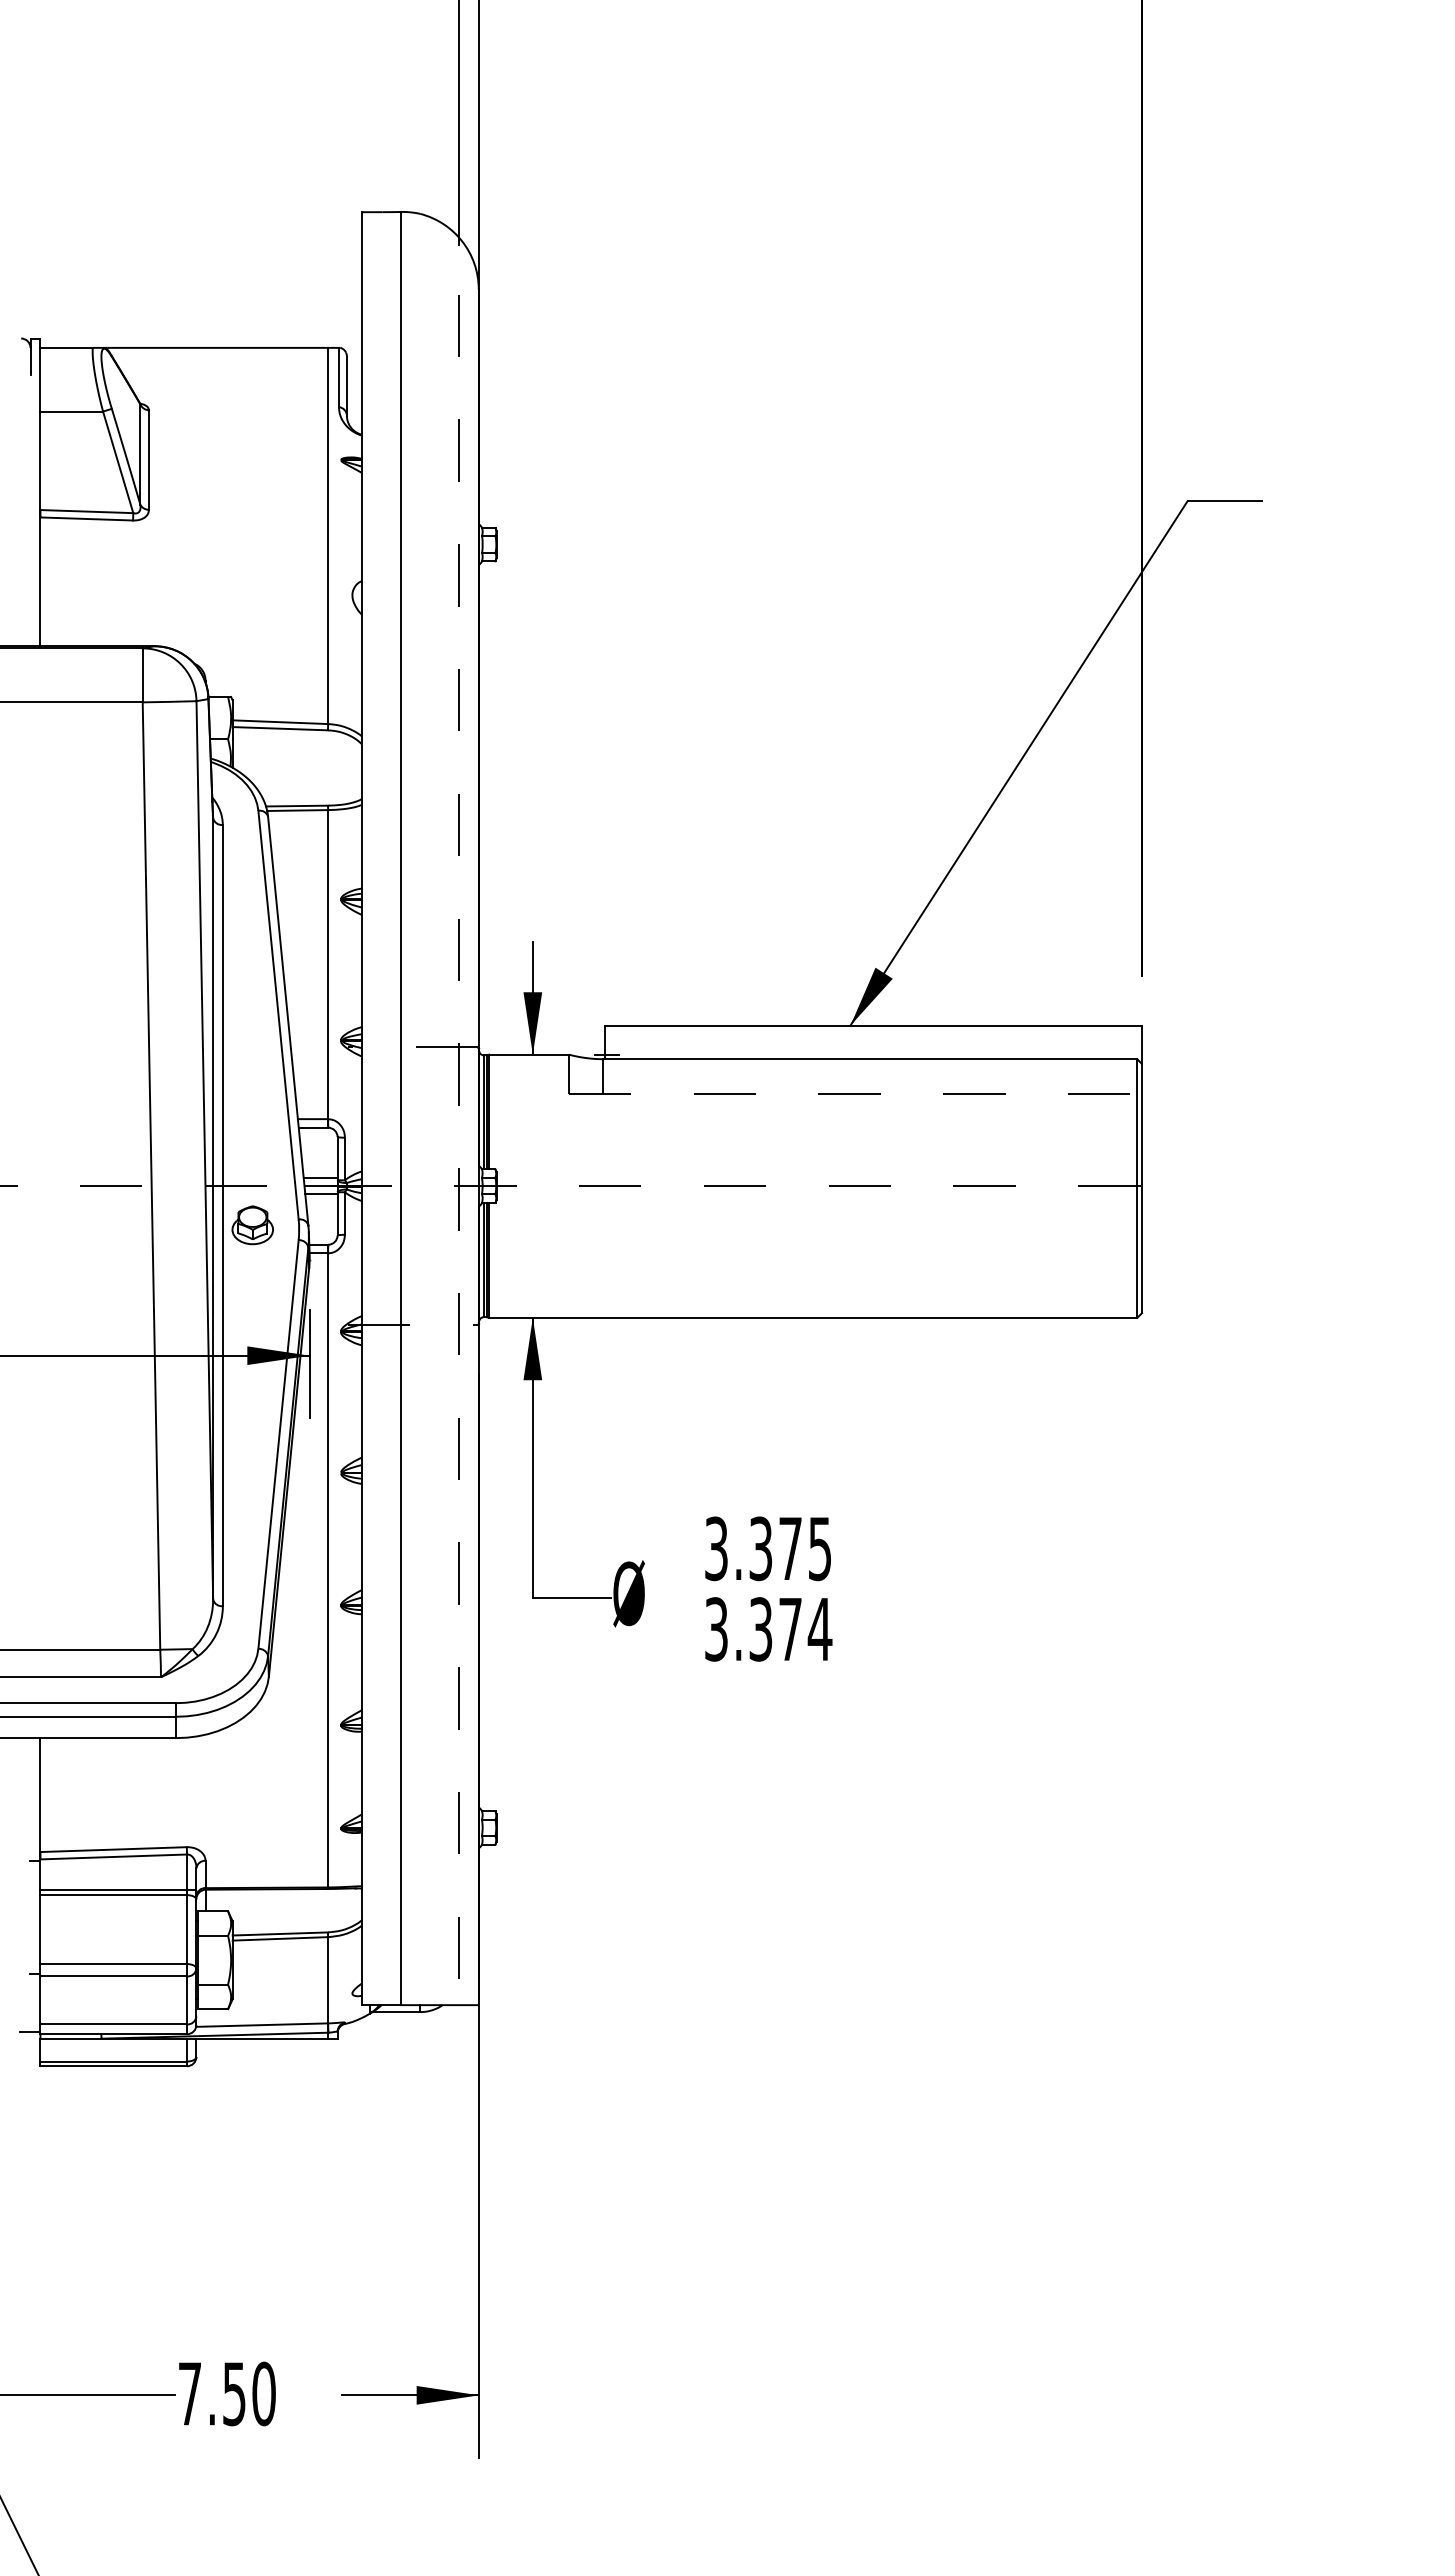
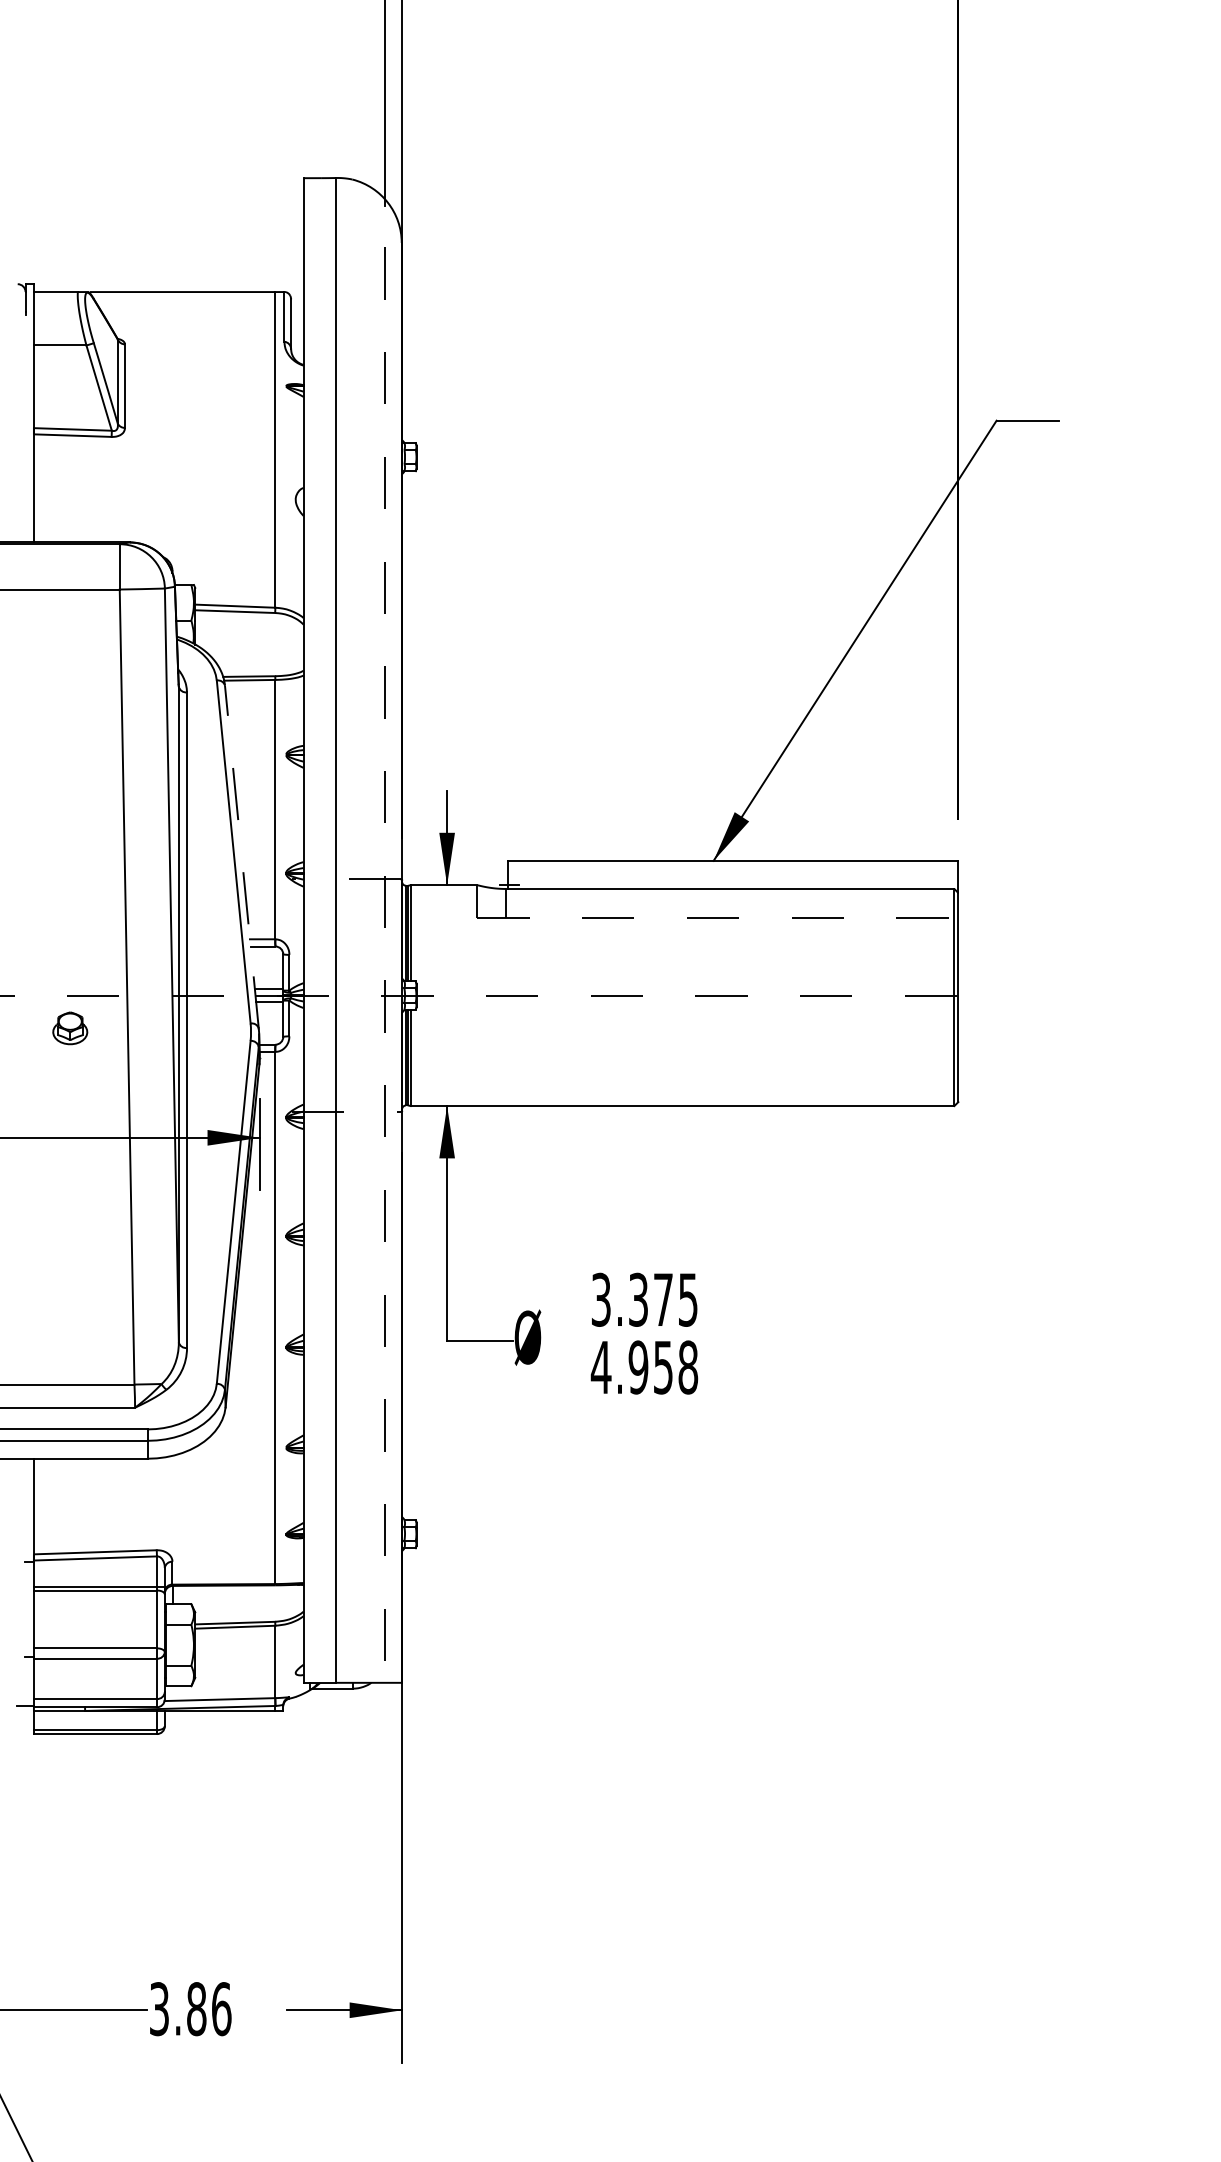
line: (288, 1020) -> (242, 856), solid -> dashed
part: (252, 1225) -> (70, 1028), moved
text: (768, 1629) -> (644, 1367), 3.374 -> 4.958
text: (227, 2393) -> (190, 2008), 7.50 -> 3.86

